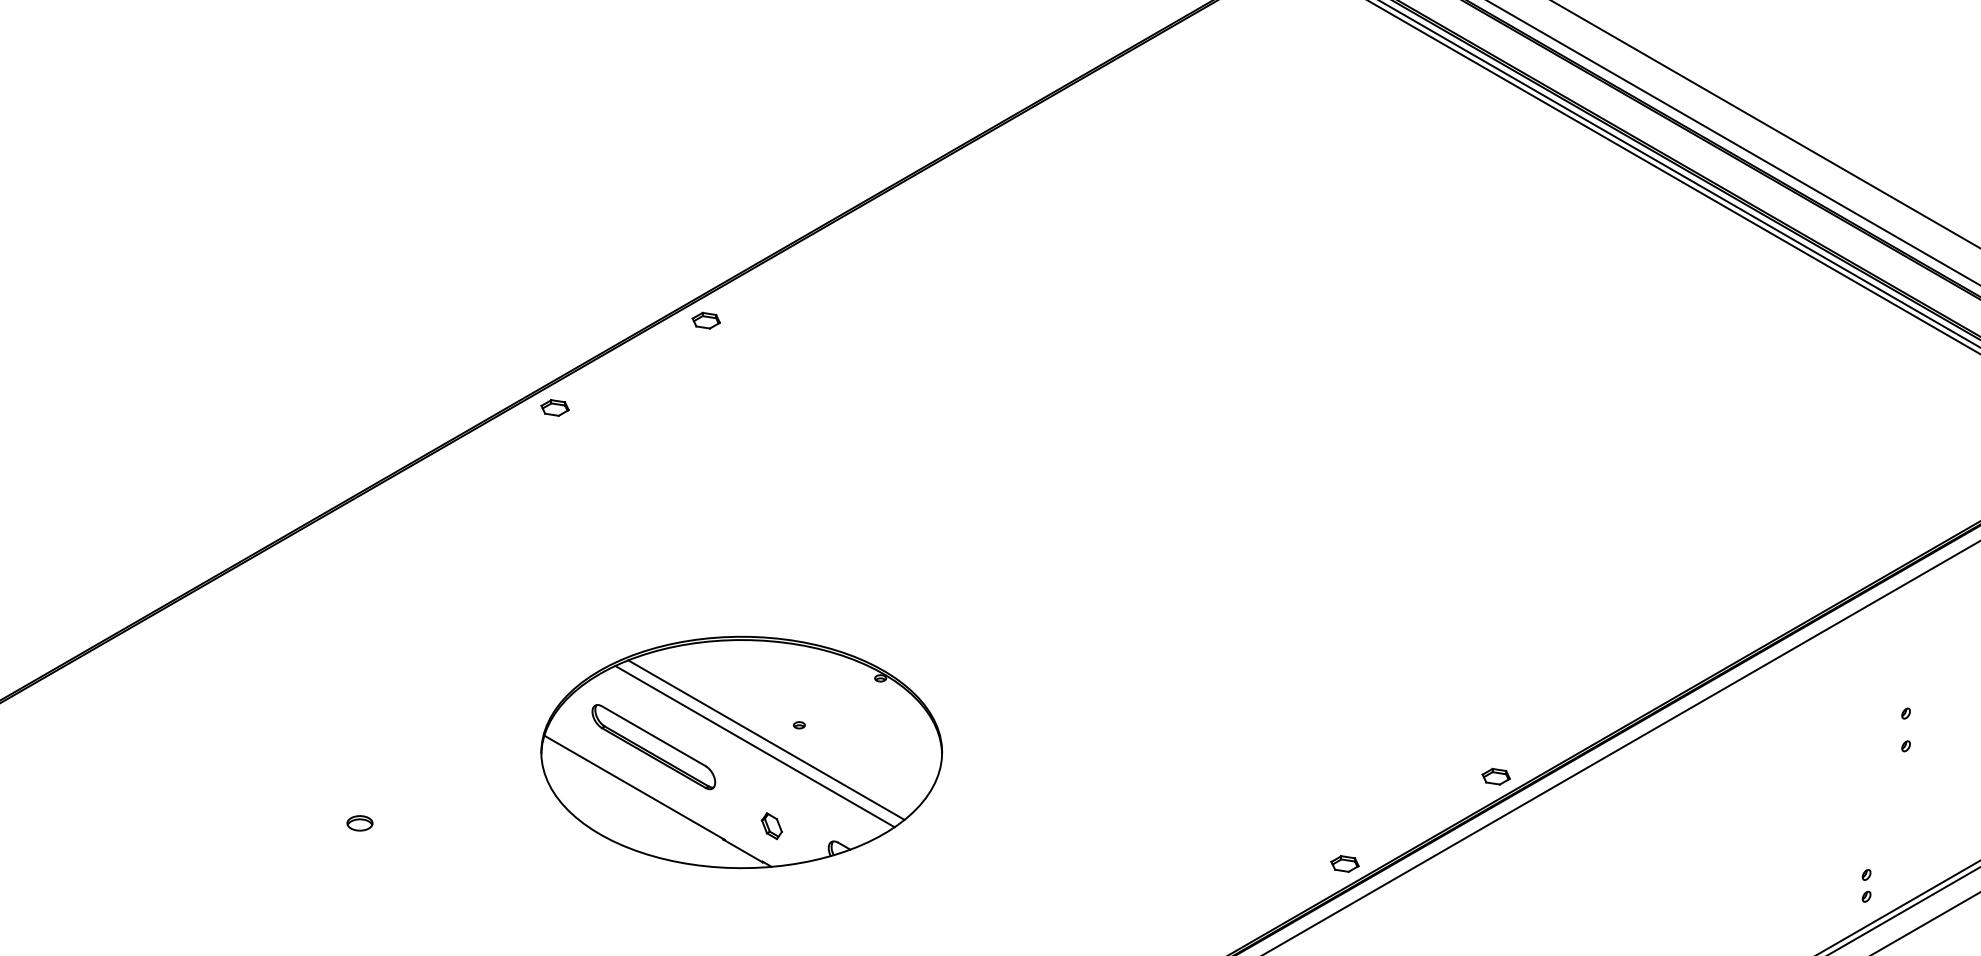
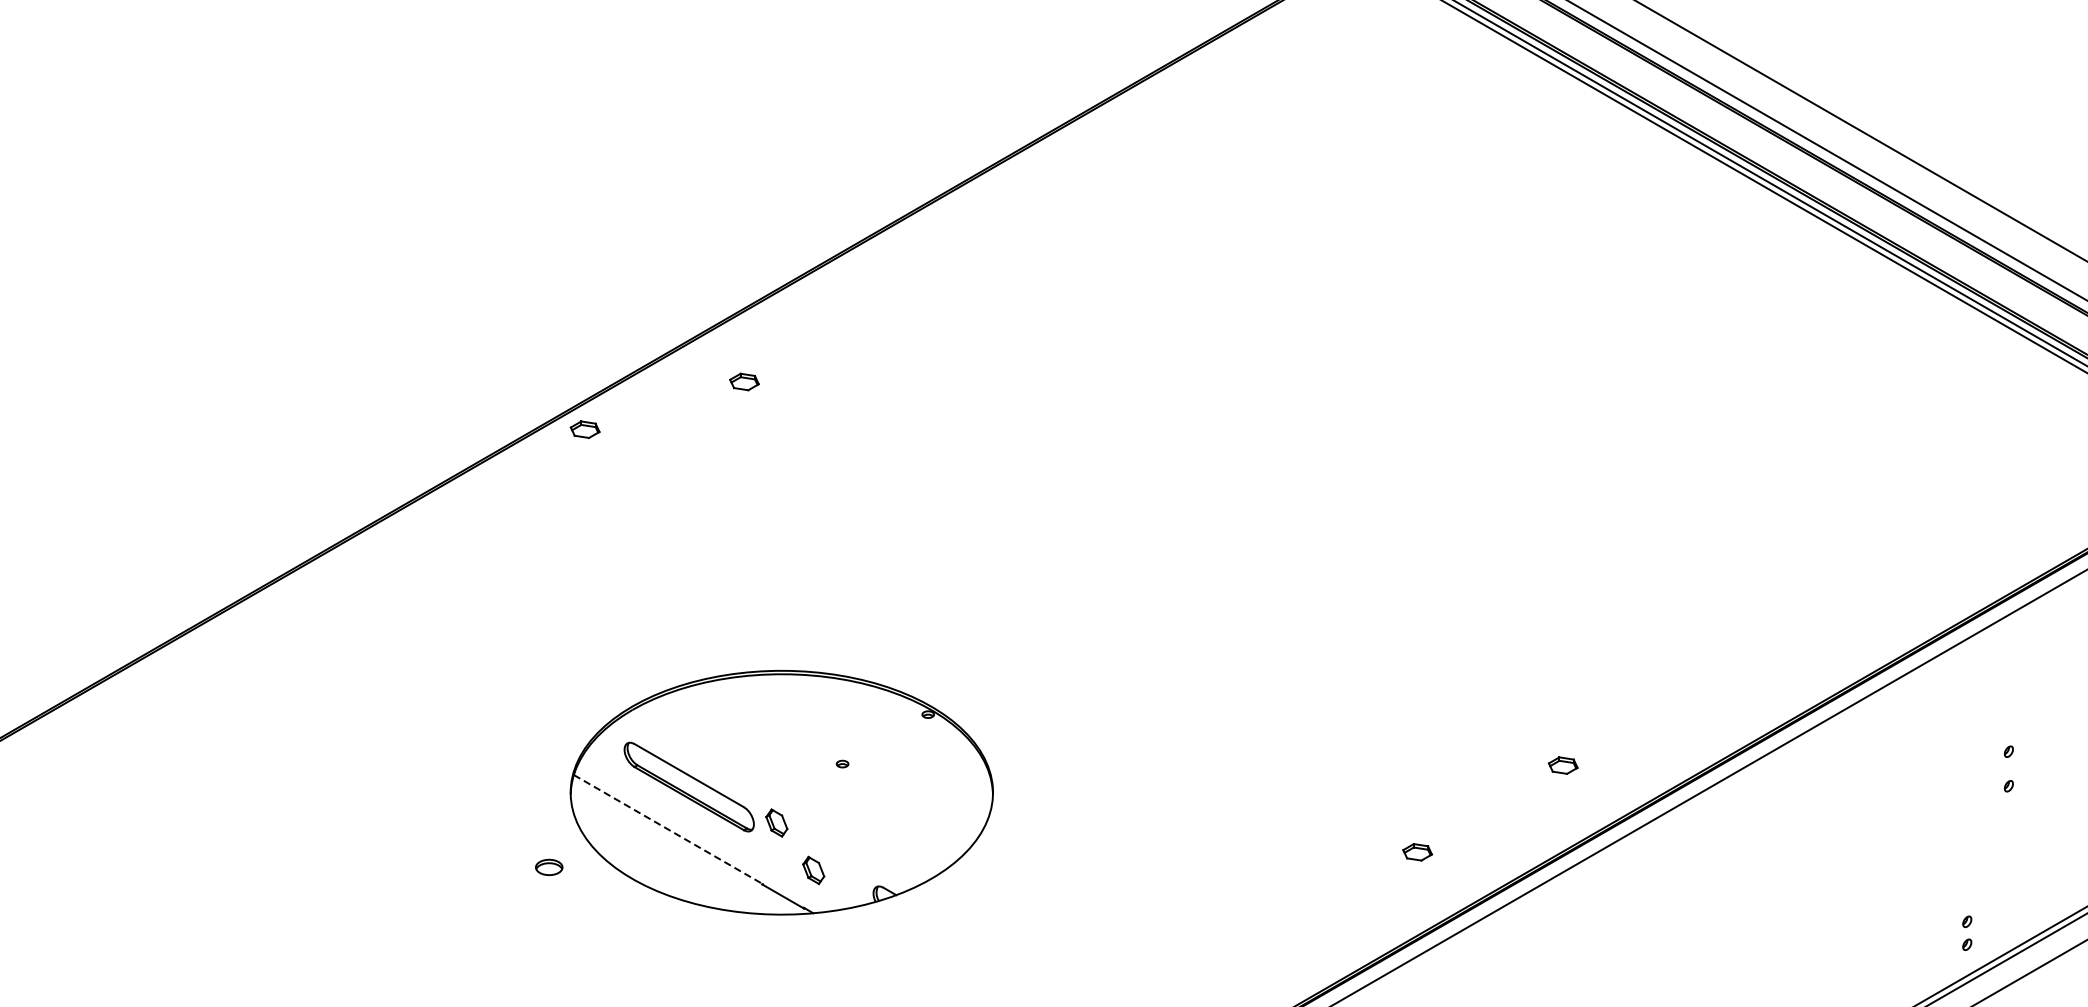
part: (705, 320) -> (743, 381), moved
line: (766, 739) -> (807, 779), removed
line: (754, 746) -> (795, 786), removed
part: (1495, 776) -> (1562, 765), moved
part: (736, 781) -> (776, 823), added
line: (634, 787) -> (668, 829), solid -> dashed
part: (359, 823) -> (548, 867), moved
part: (1344, 863) -> (1417, 851), moved

